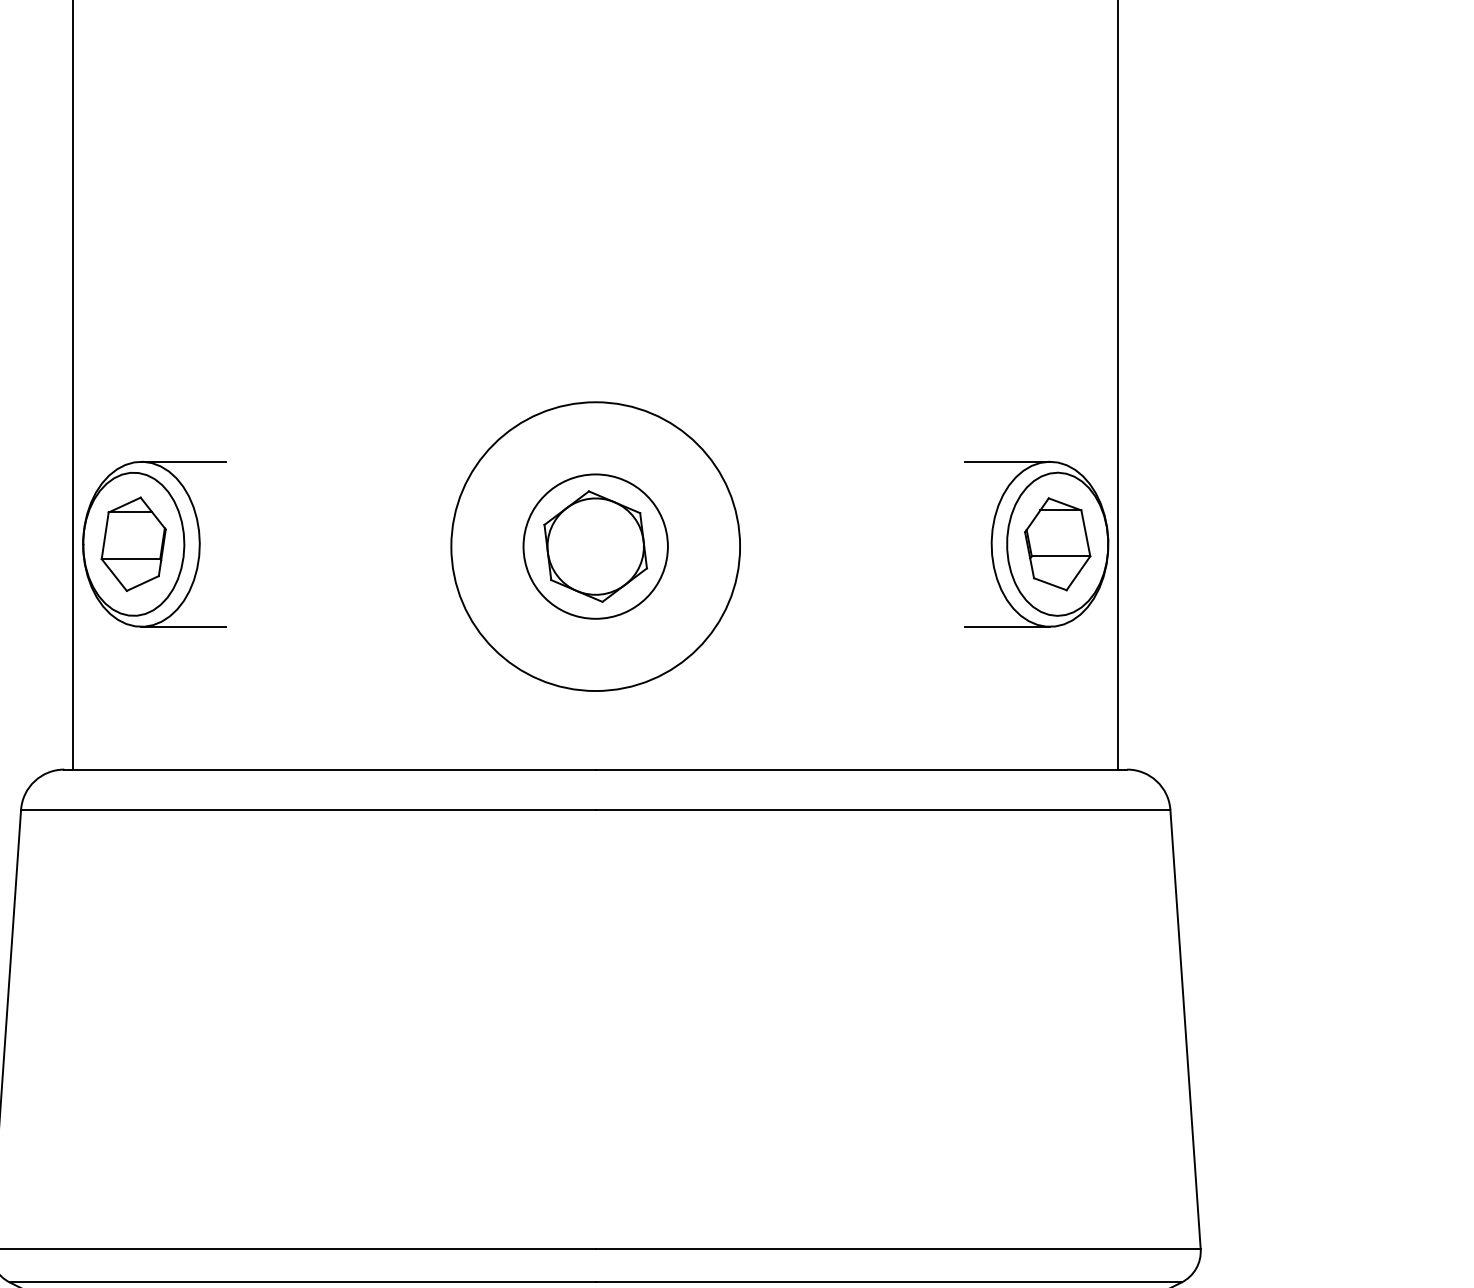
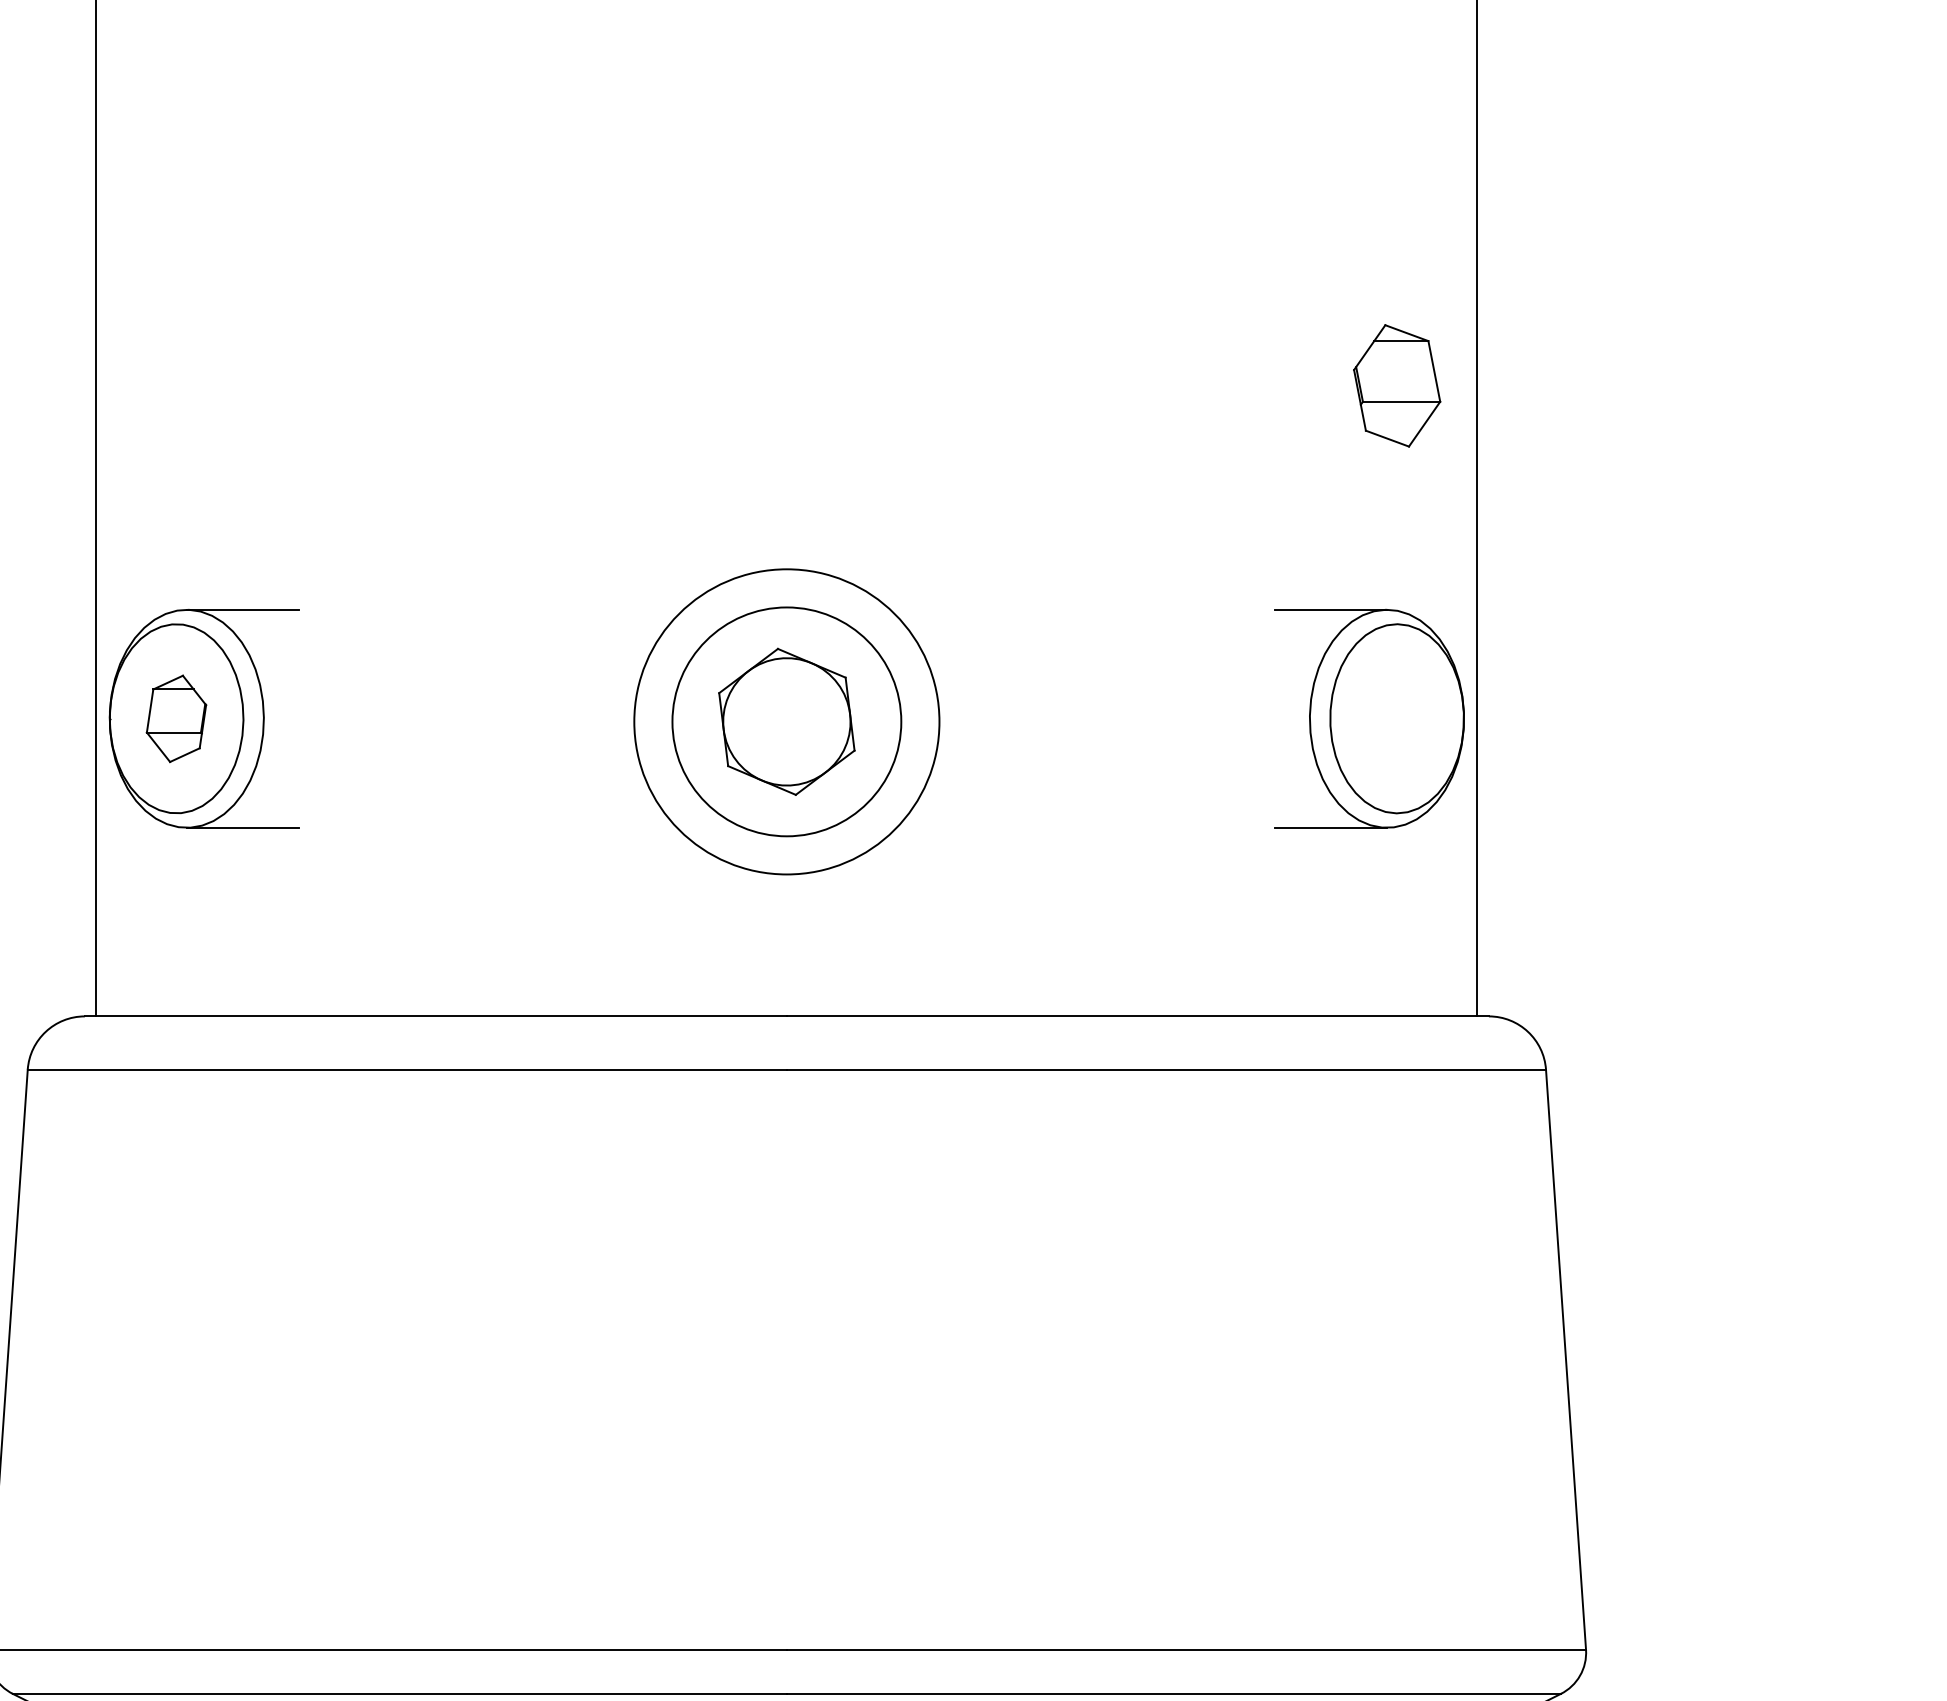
part: (133, 544) -> (176, 719), size x0.7
part: (1057, 544) -> (1396, 386), moved
circle: (595, 546) -> (786, 721), size x0.6
circle: (595, 546) -> (786, 721), size x1.6

